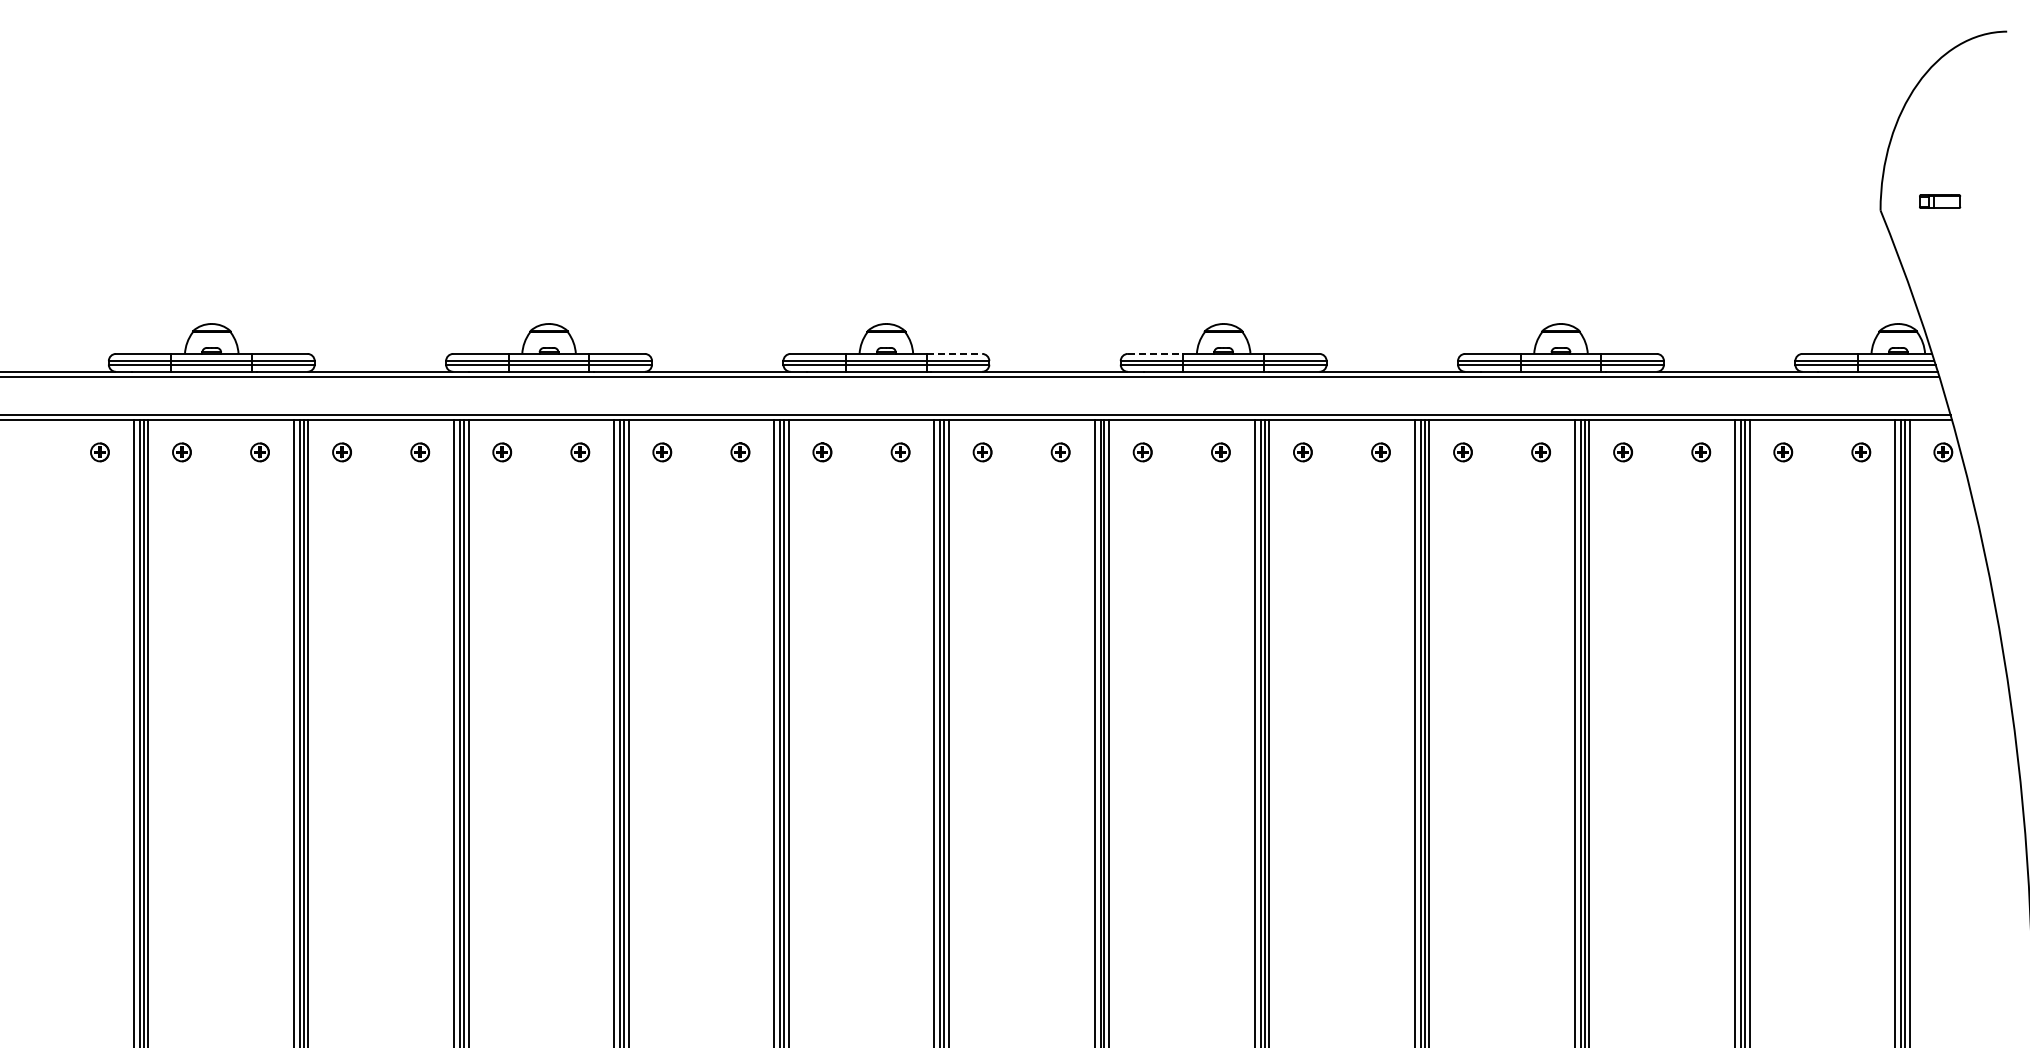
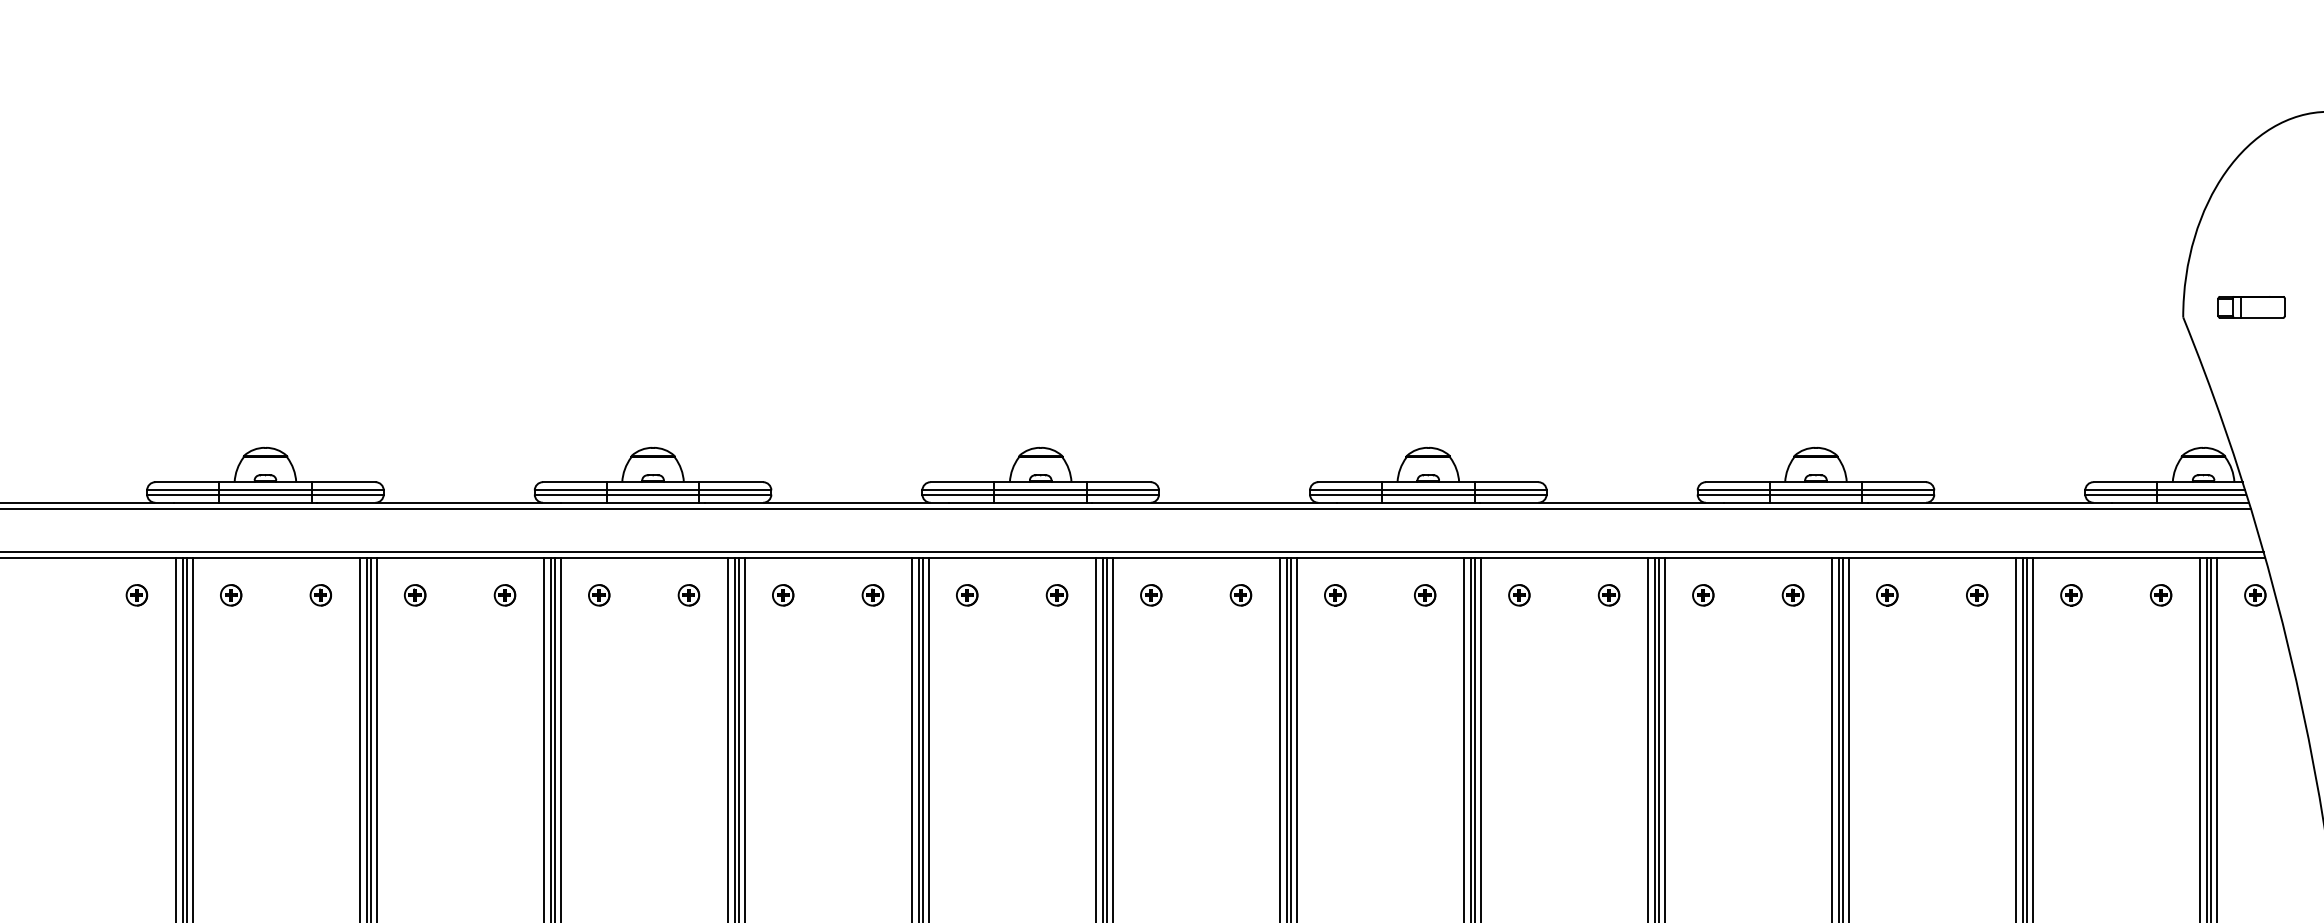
part: (1939, 201) -> (2250, 307), size x1.43
line: (954, 353) -> (1118, 481), dashed -> solid
line: (1155, 353) -> (1349, 481), dashed -> solid

